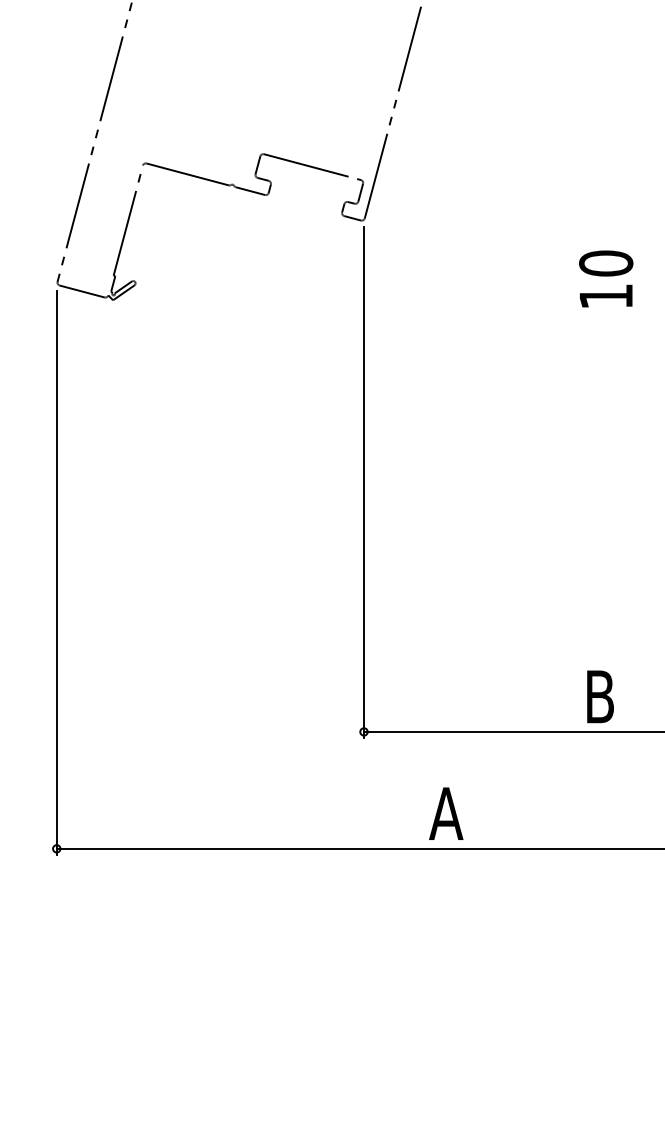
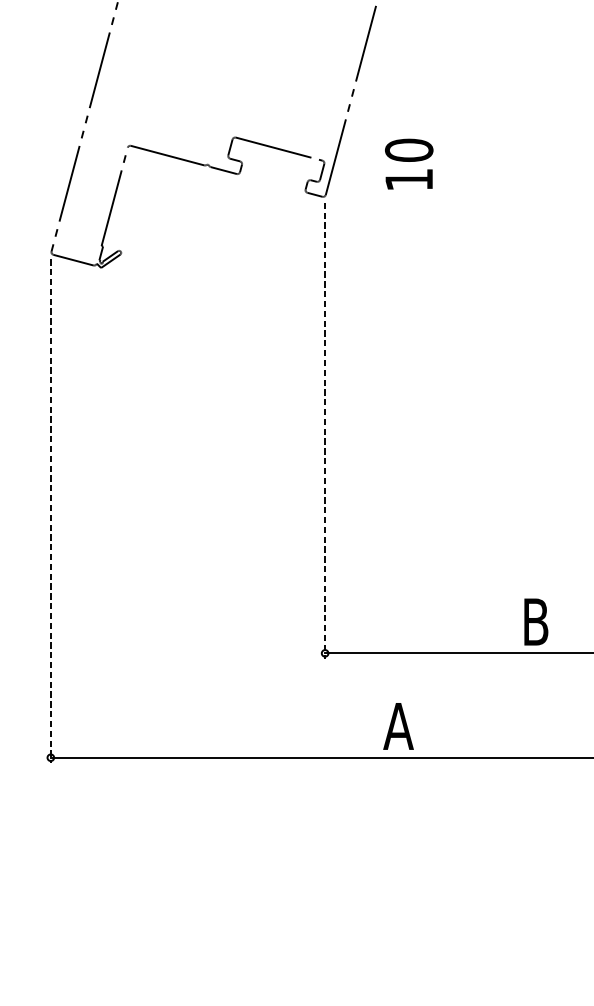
text: (606, 278) -> (409, 163), moved
line: (364, 482) -> (325, 430), solid -> dashed
line: (56, 573) -> (50, 511), solid -> dashed

